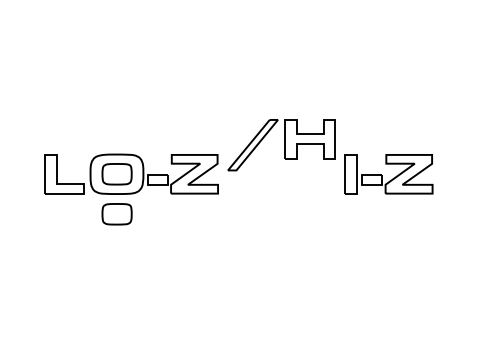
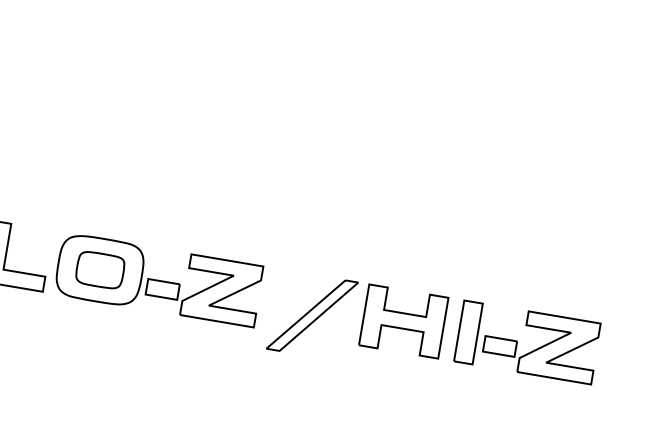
part: (281, 145) -> (357, 323), moved
part: (116, 214) -> (88, 333), removed

